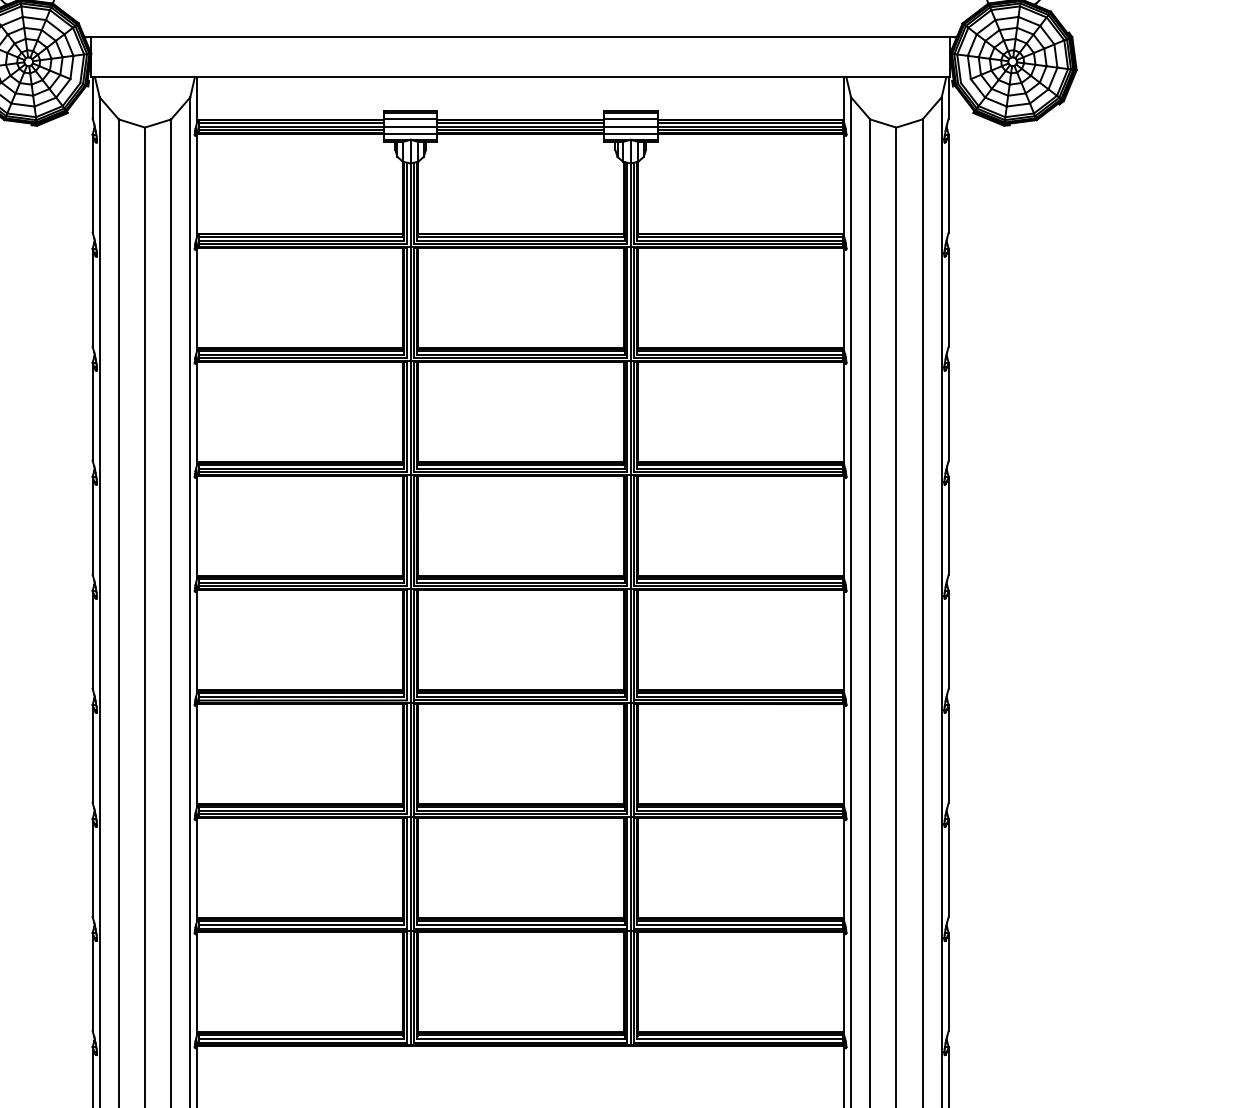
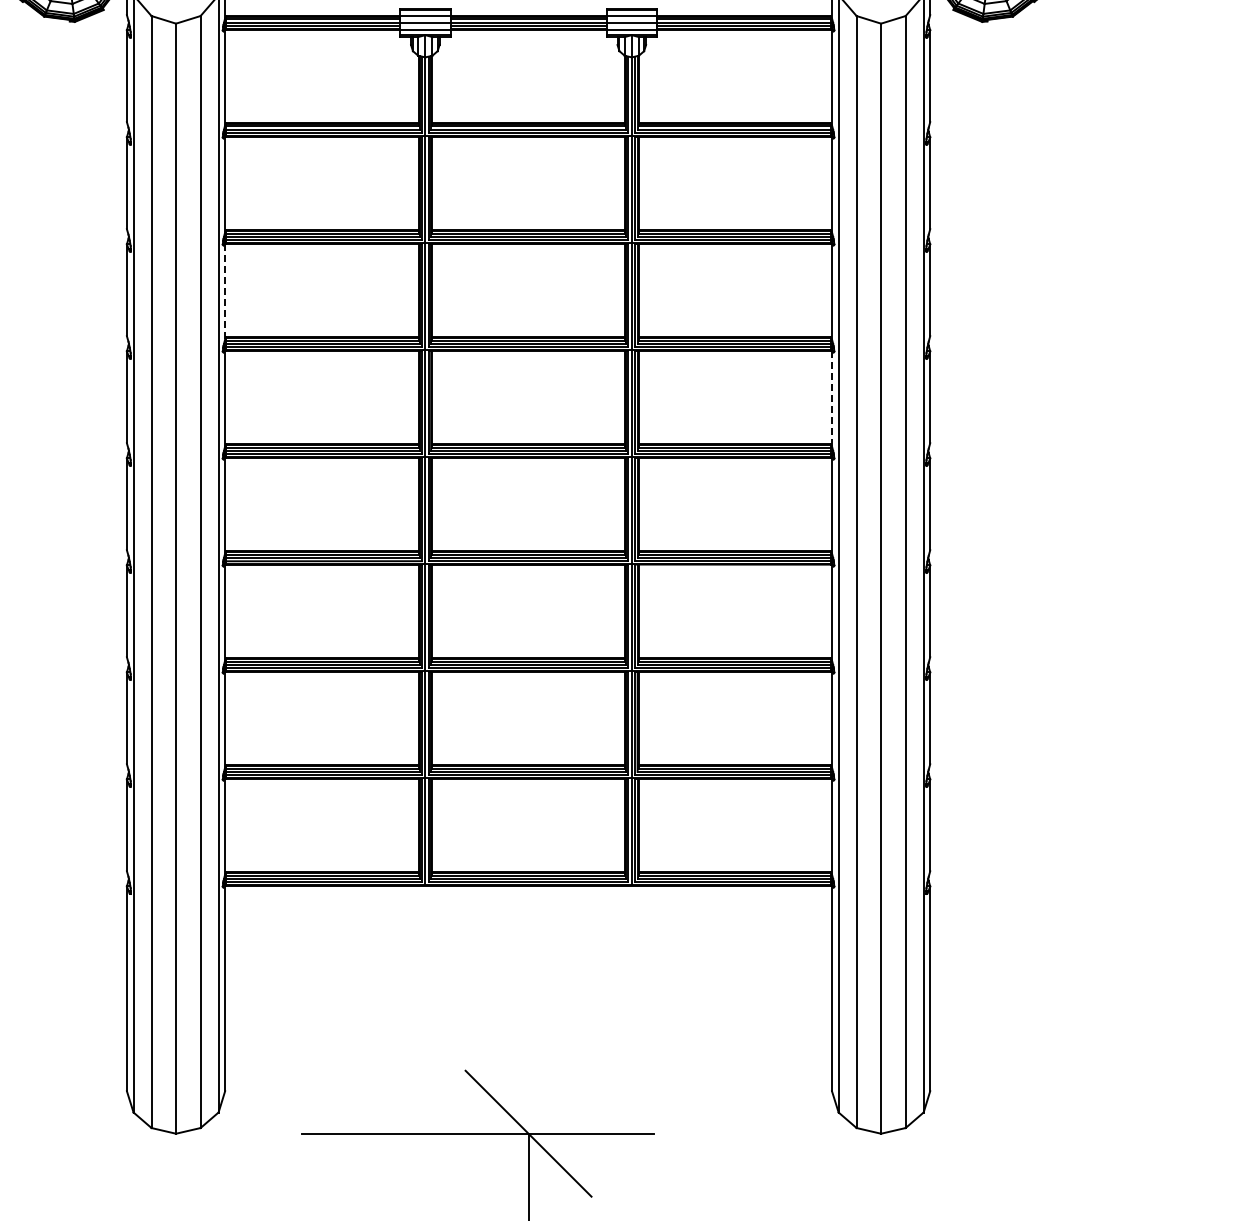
line: (197, 410) -> (225, 289), solid -> dashed
line: (844, 524) -> (832, 396), solid -> dashed

